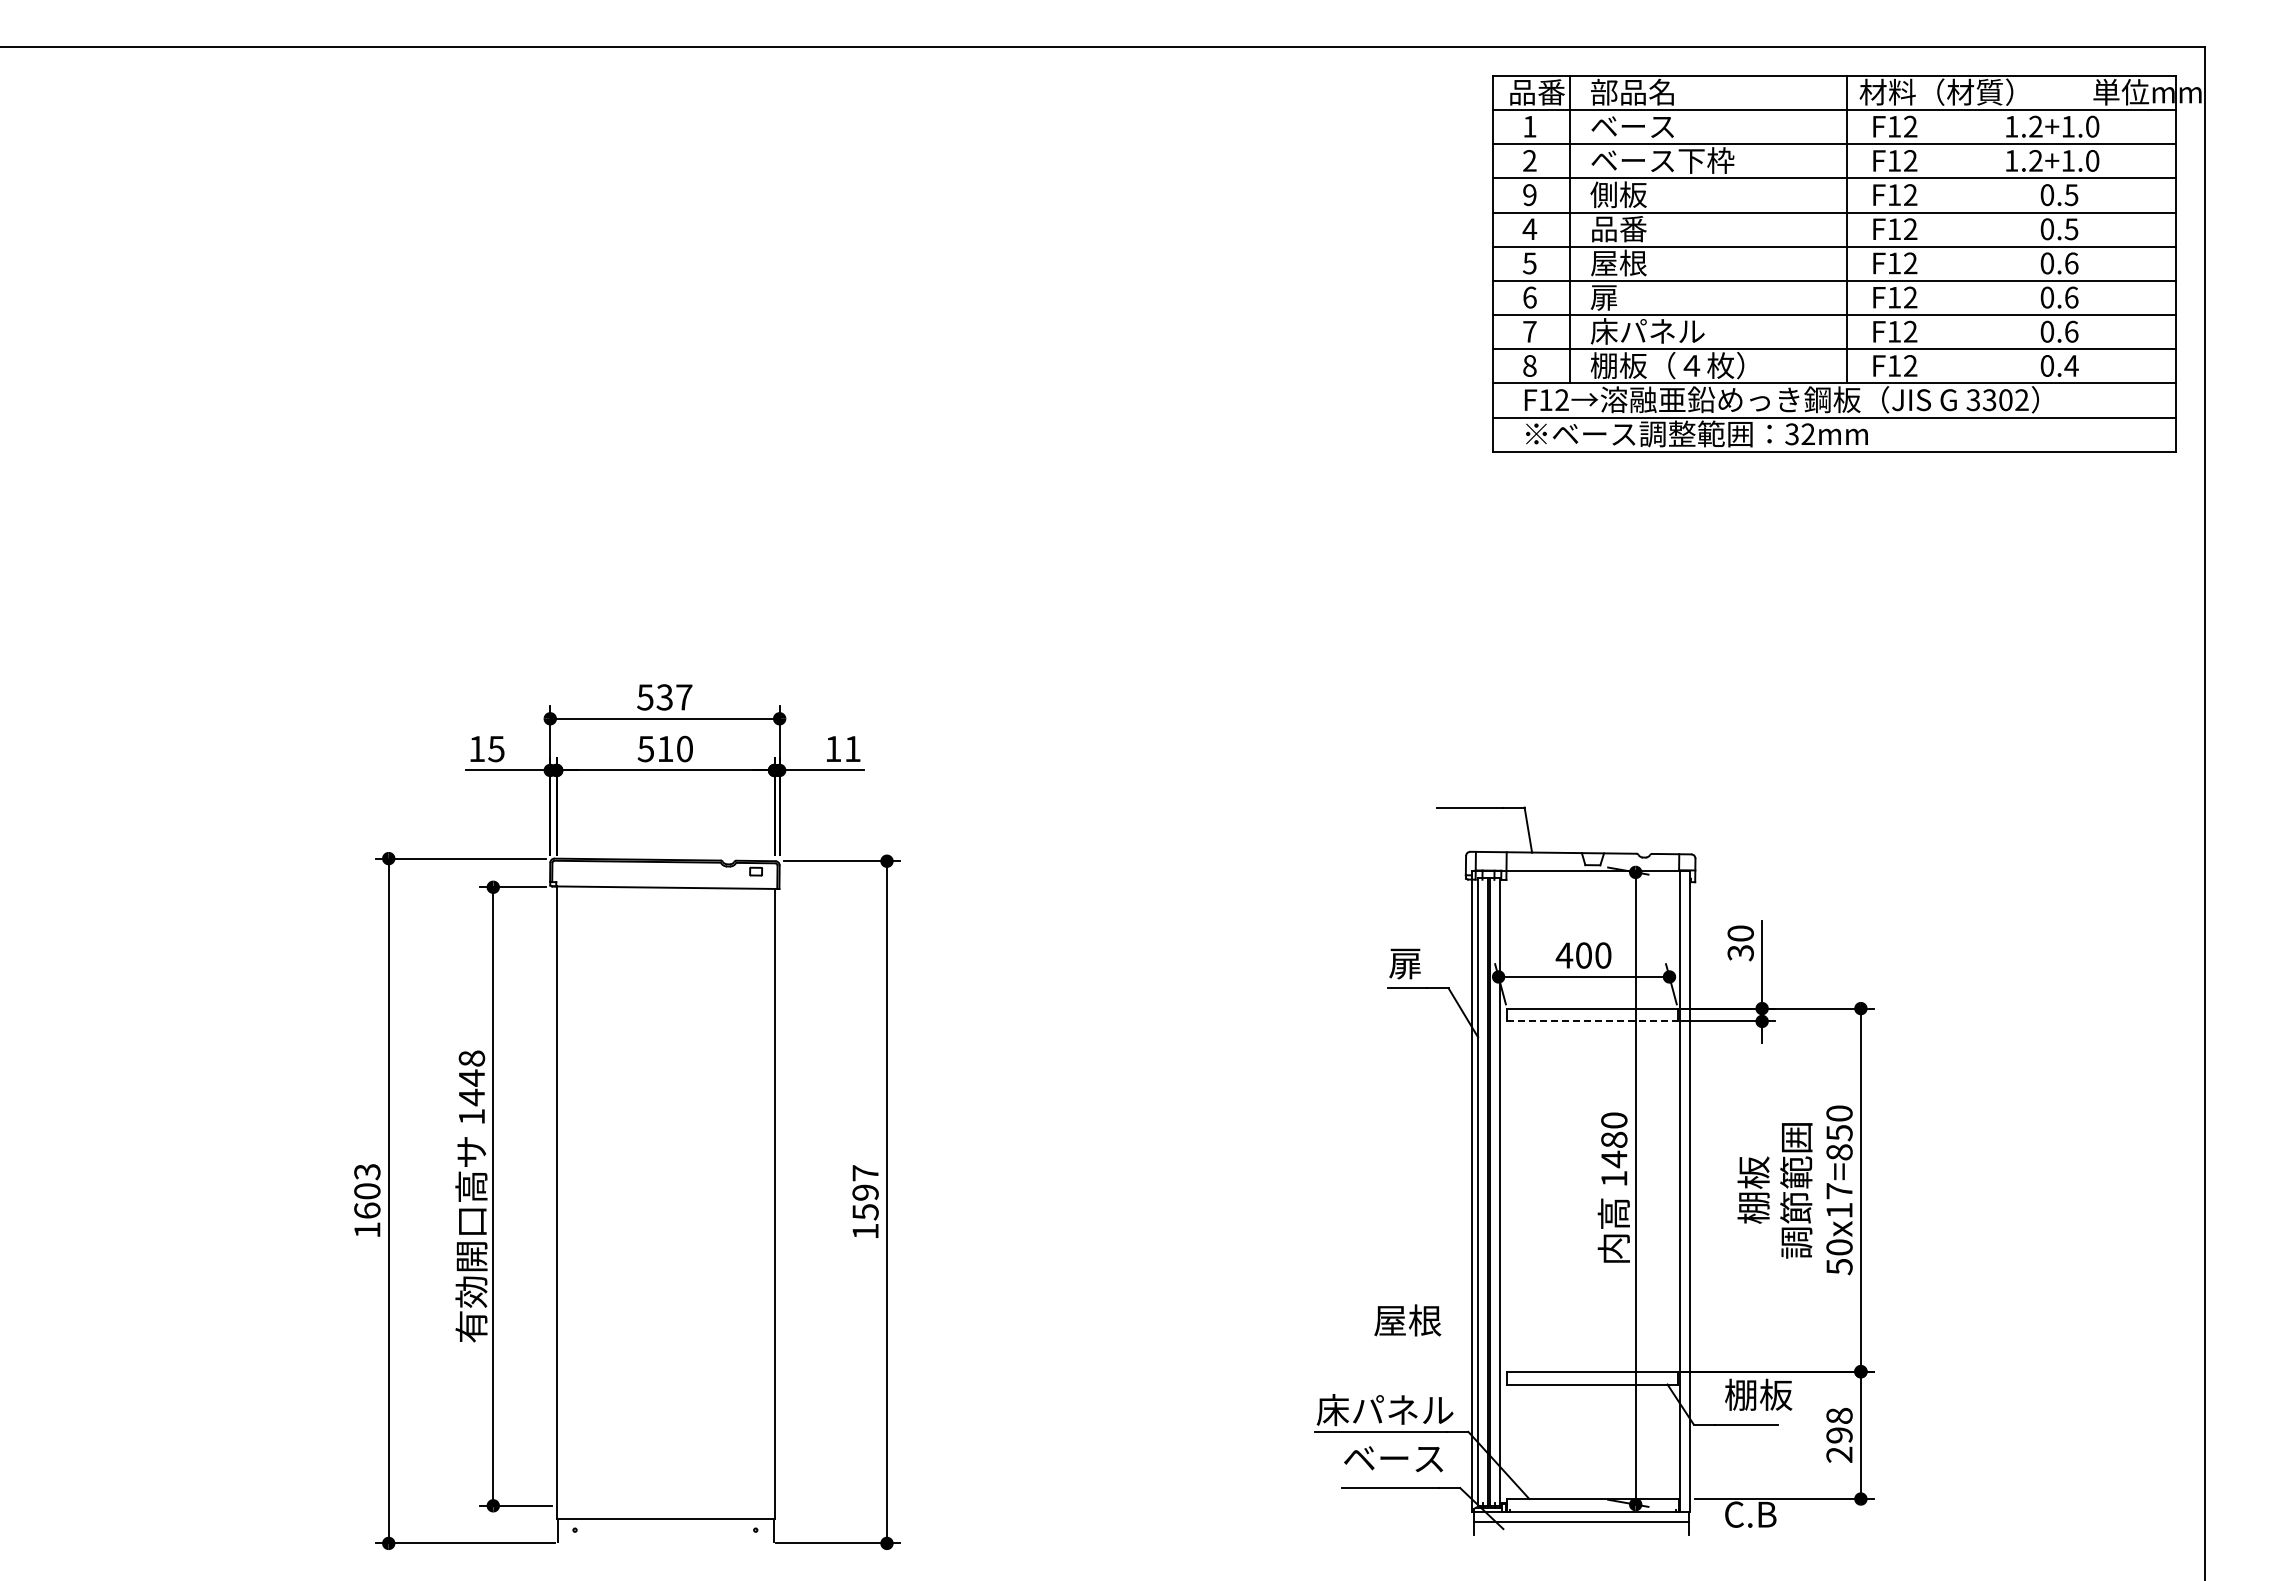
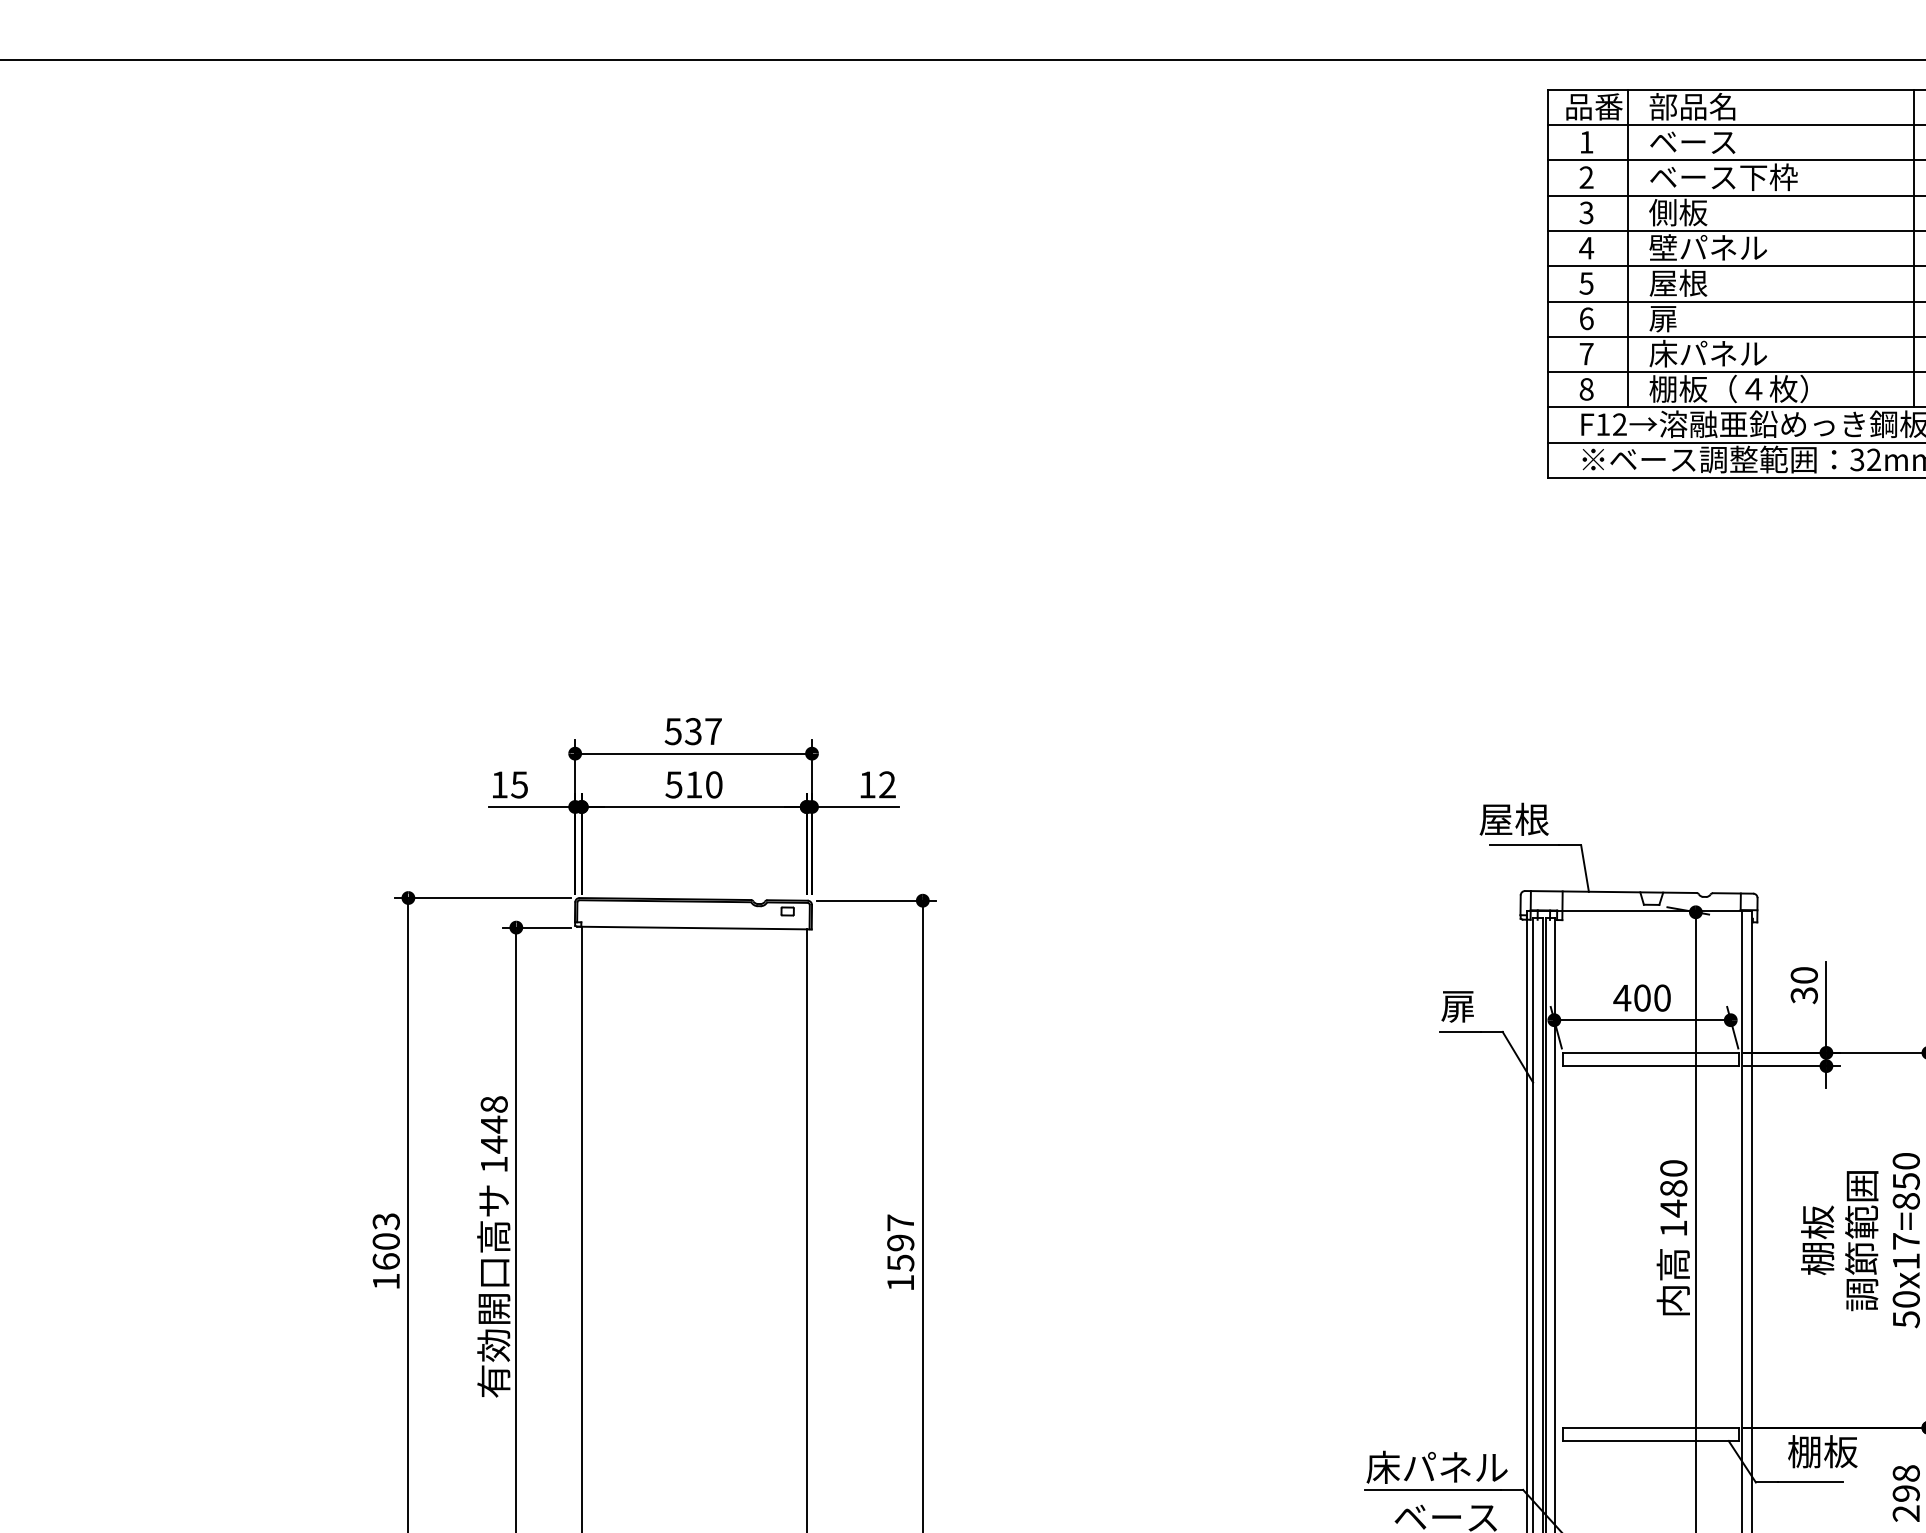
text: (1529, 195) -> (1586, 213), 9 -> 3
text: (1647, 228) -> (1708, 247), 品番 -> 壁パネル
text: (852, 748) -> (887, 784), 11 -> 12
line: (1593, 1021) -> (1652, 1066), dashed -> solid
text: (1407, 1320) -> (1513, 819), moved

